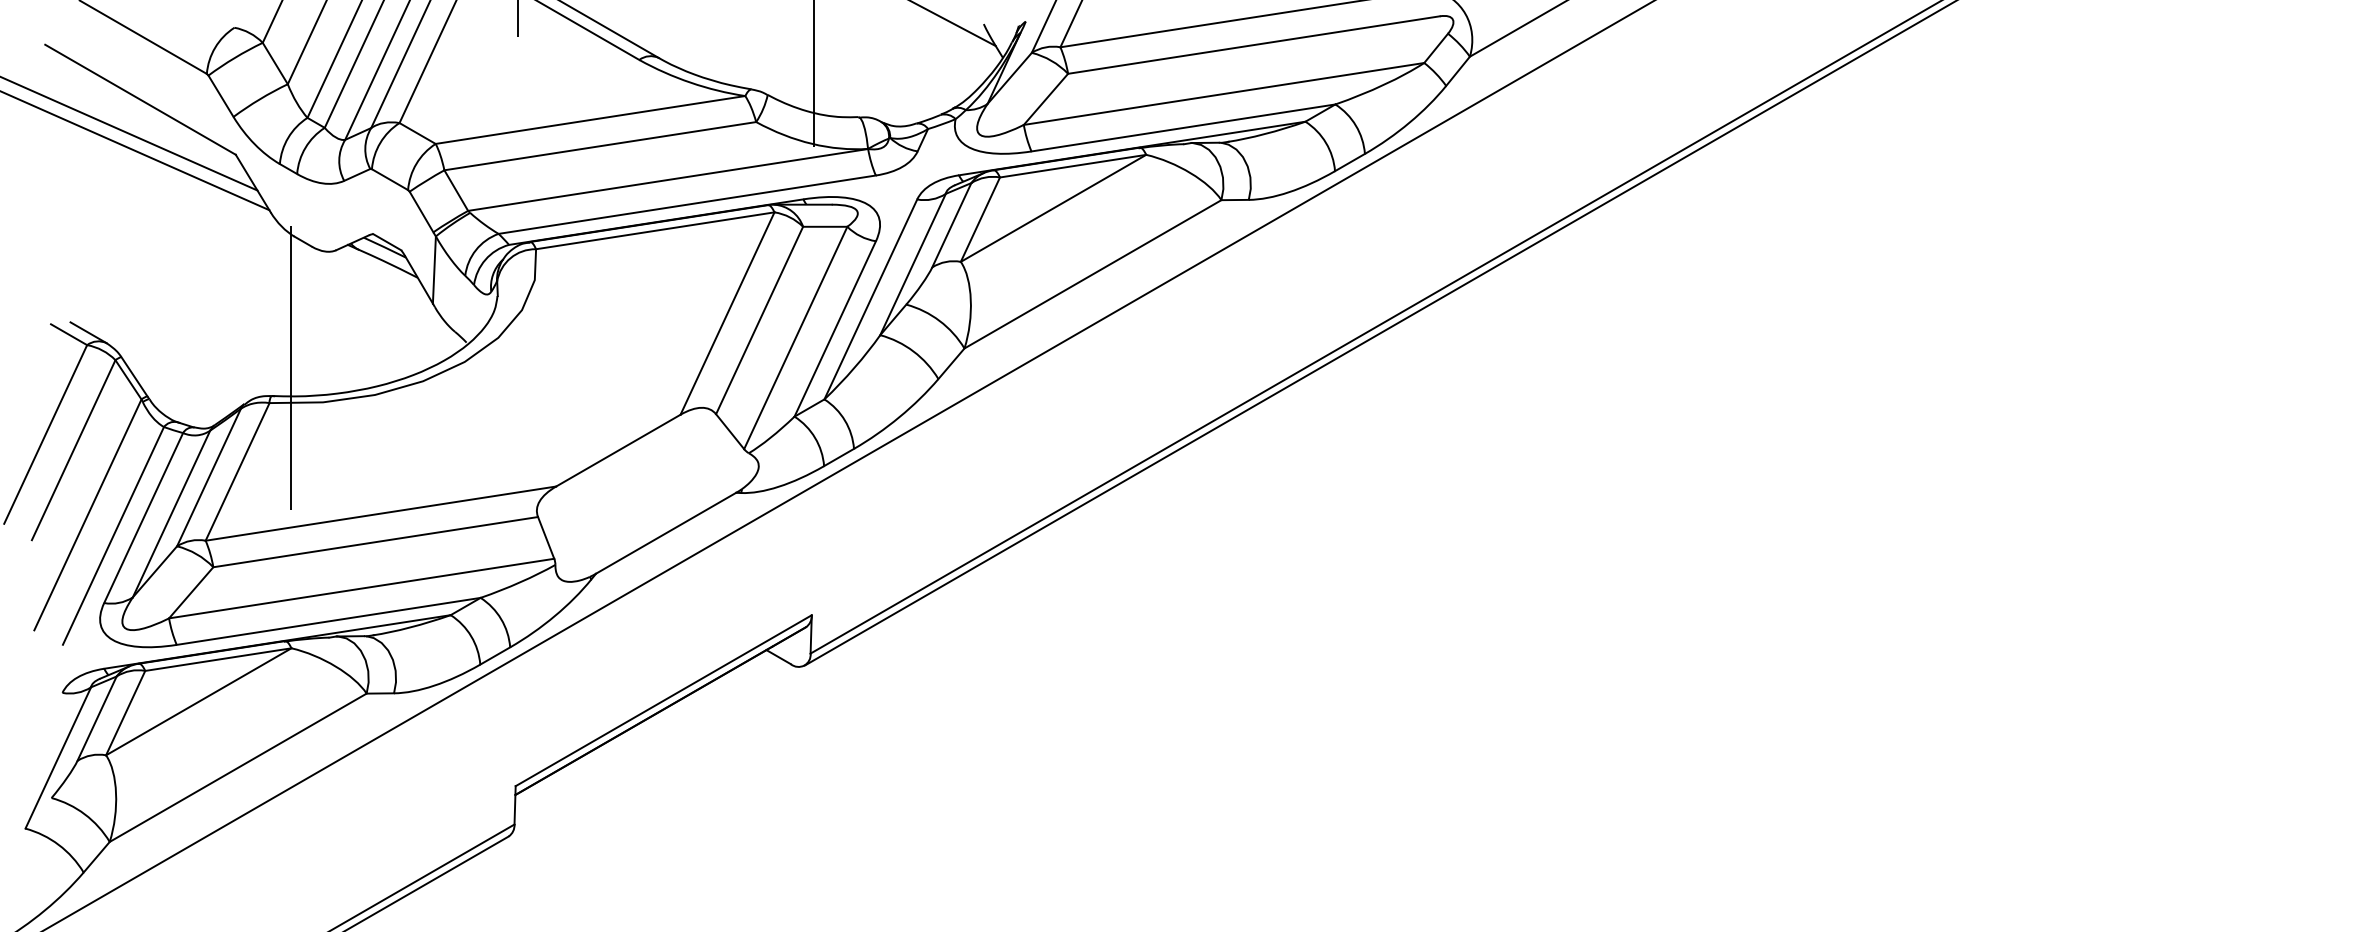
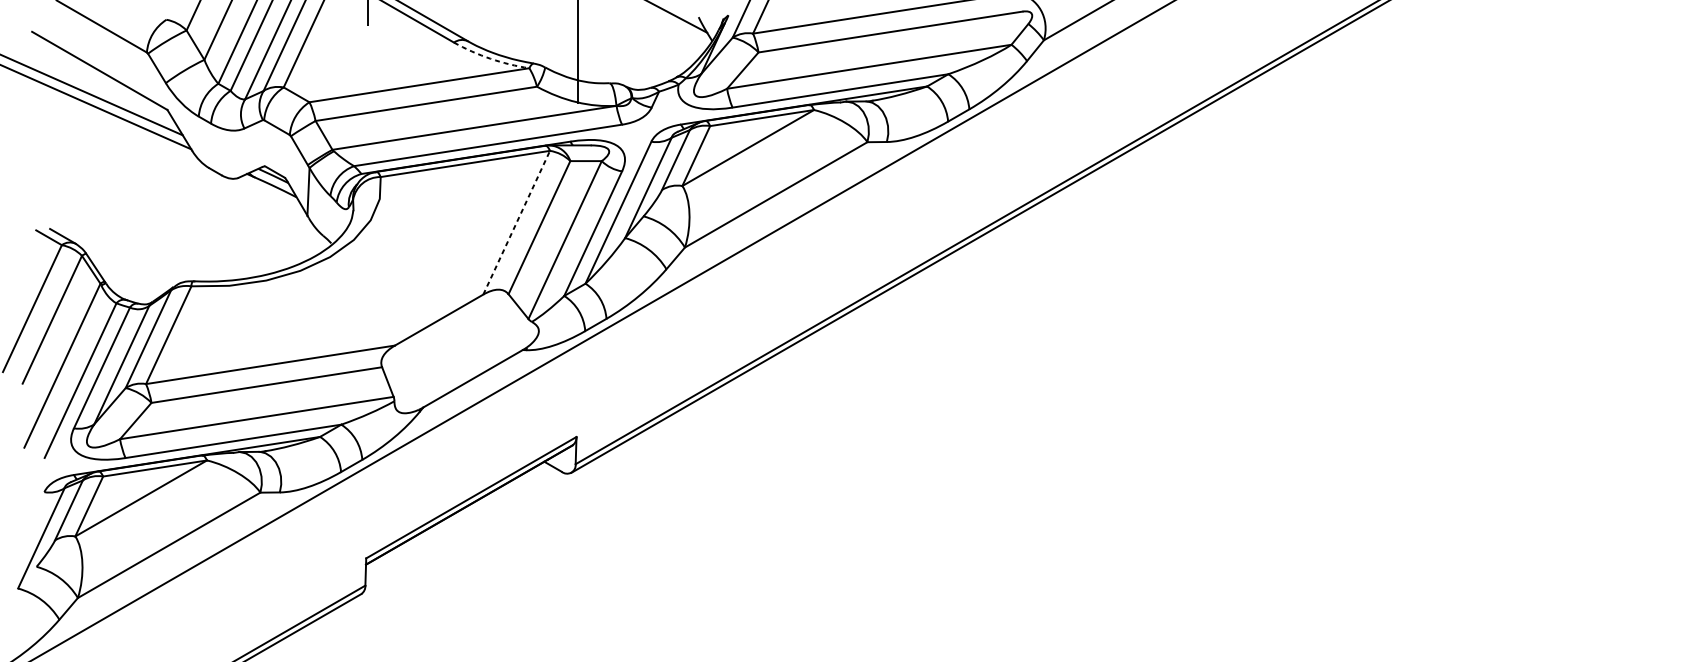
arc: (690, 82) -> (490, 58), solid -> dashed
line: (727, 313) -> (516, 222), solid -> dashed
line: (290, 367) -> (206, 261), removed

